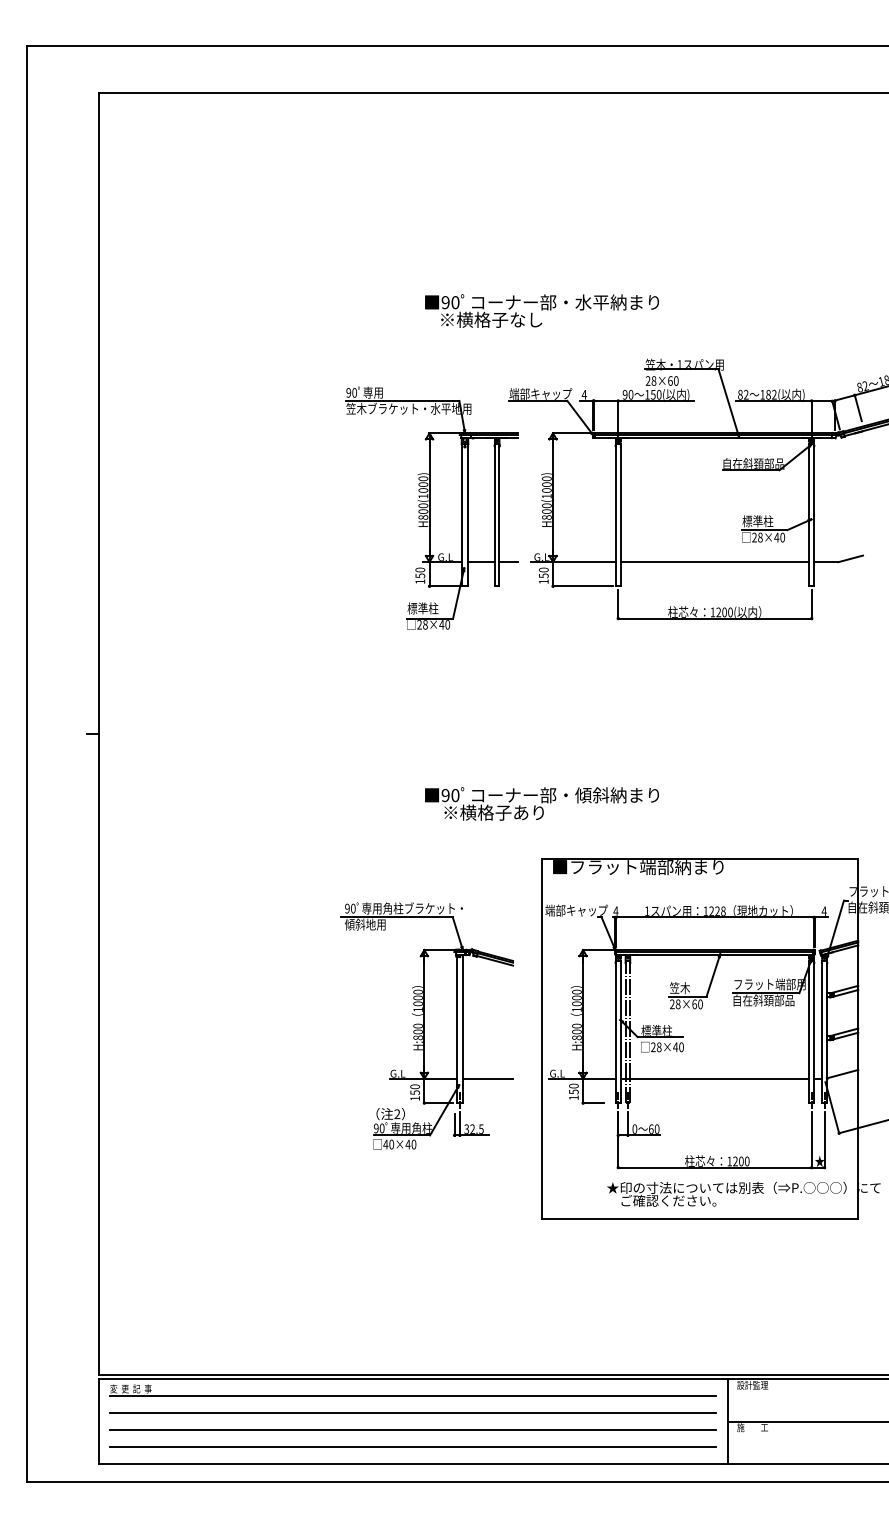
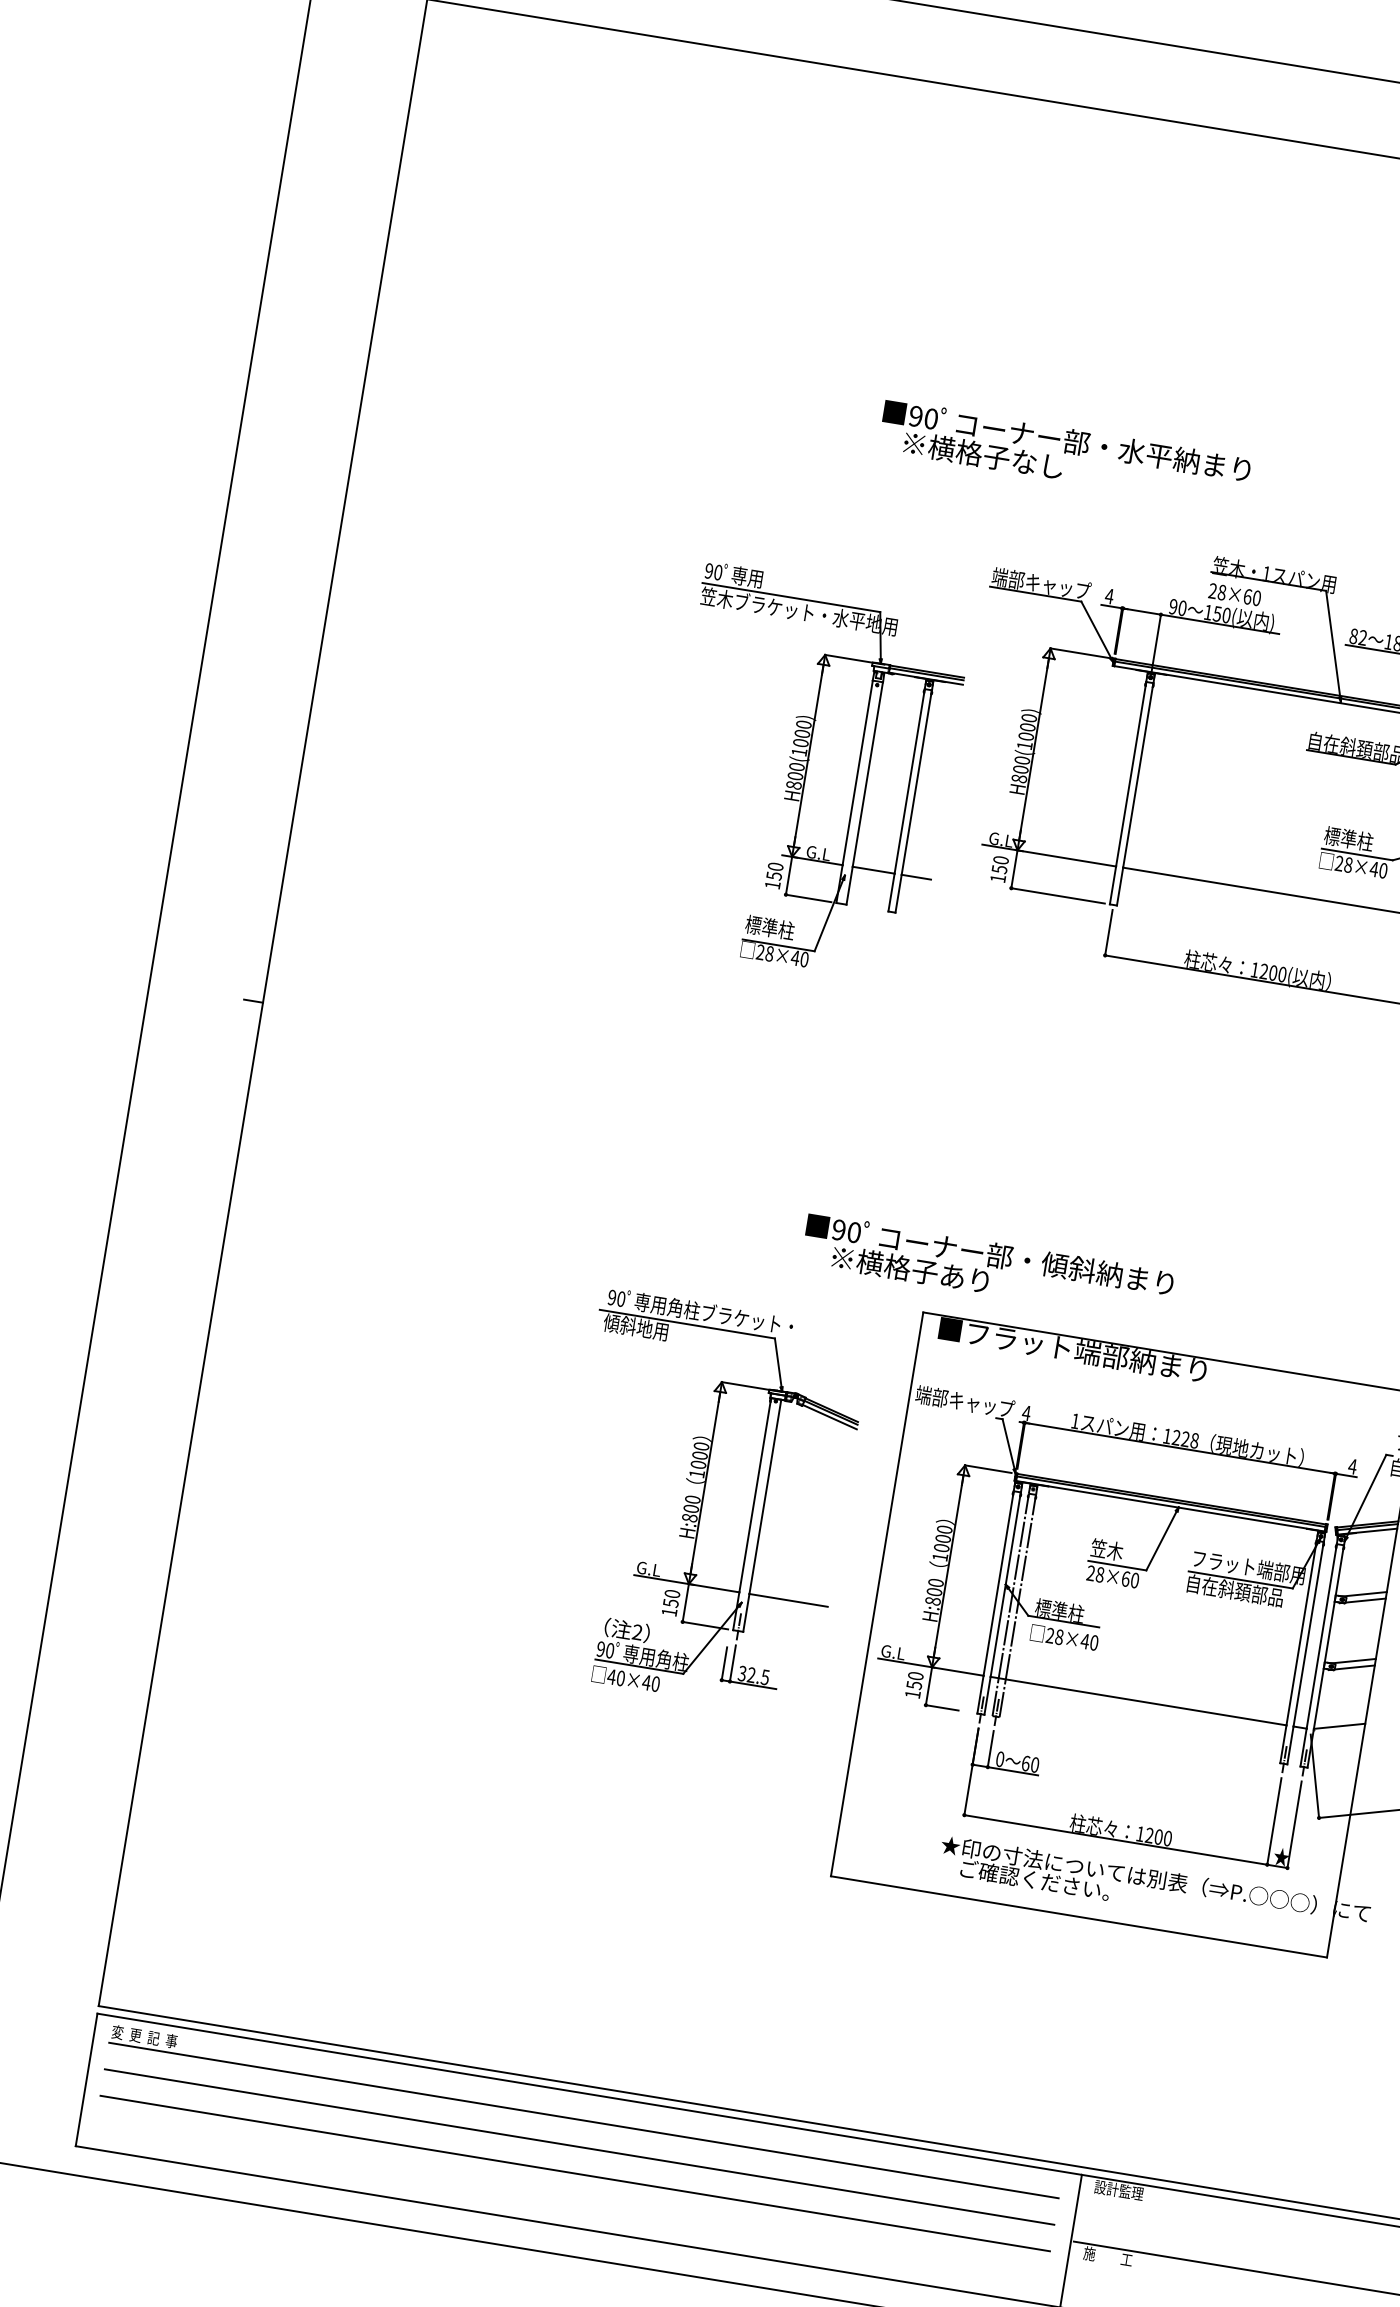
part: (431, 507) -> (809, 771), moved
text: (541, 803) -> (986, 1267), moved
part: (427, 1025) -> (707, 1501), moved
line: (412, 1447) -> (570, 2200), removed

